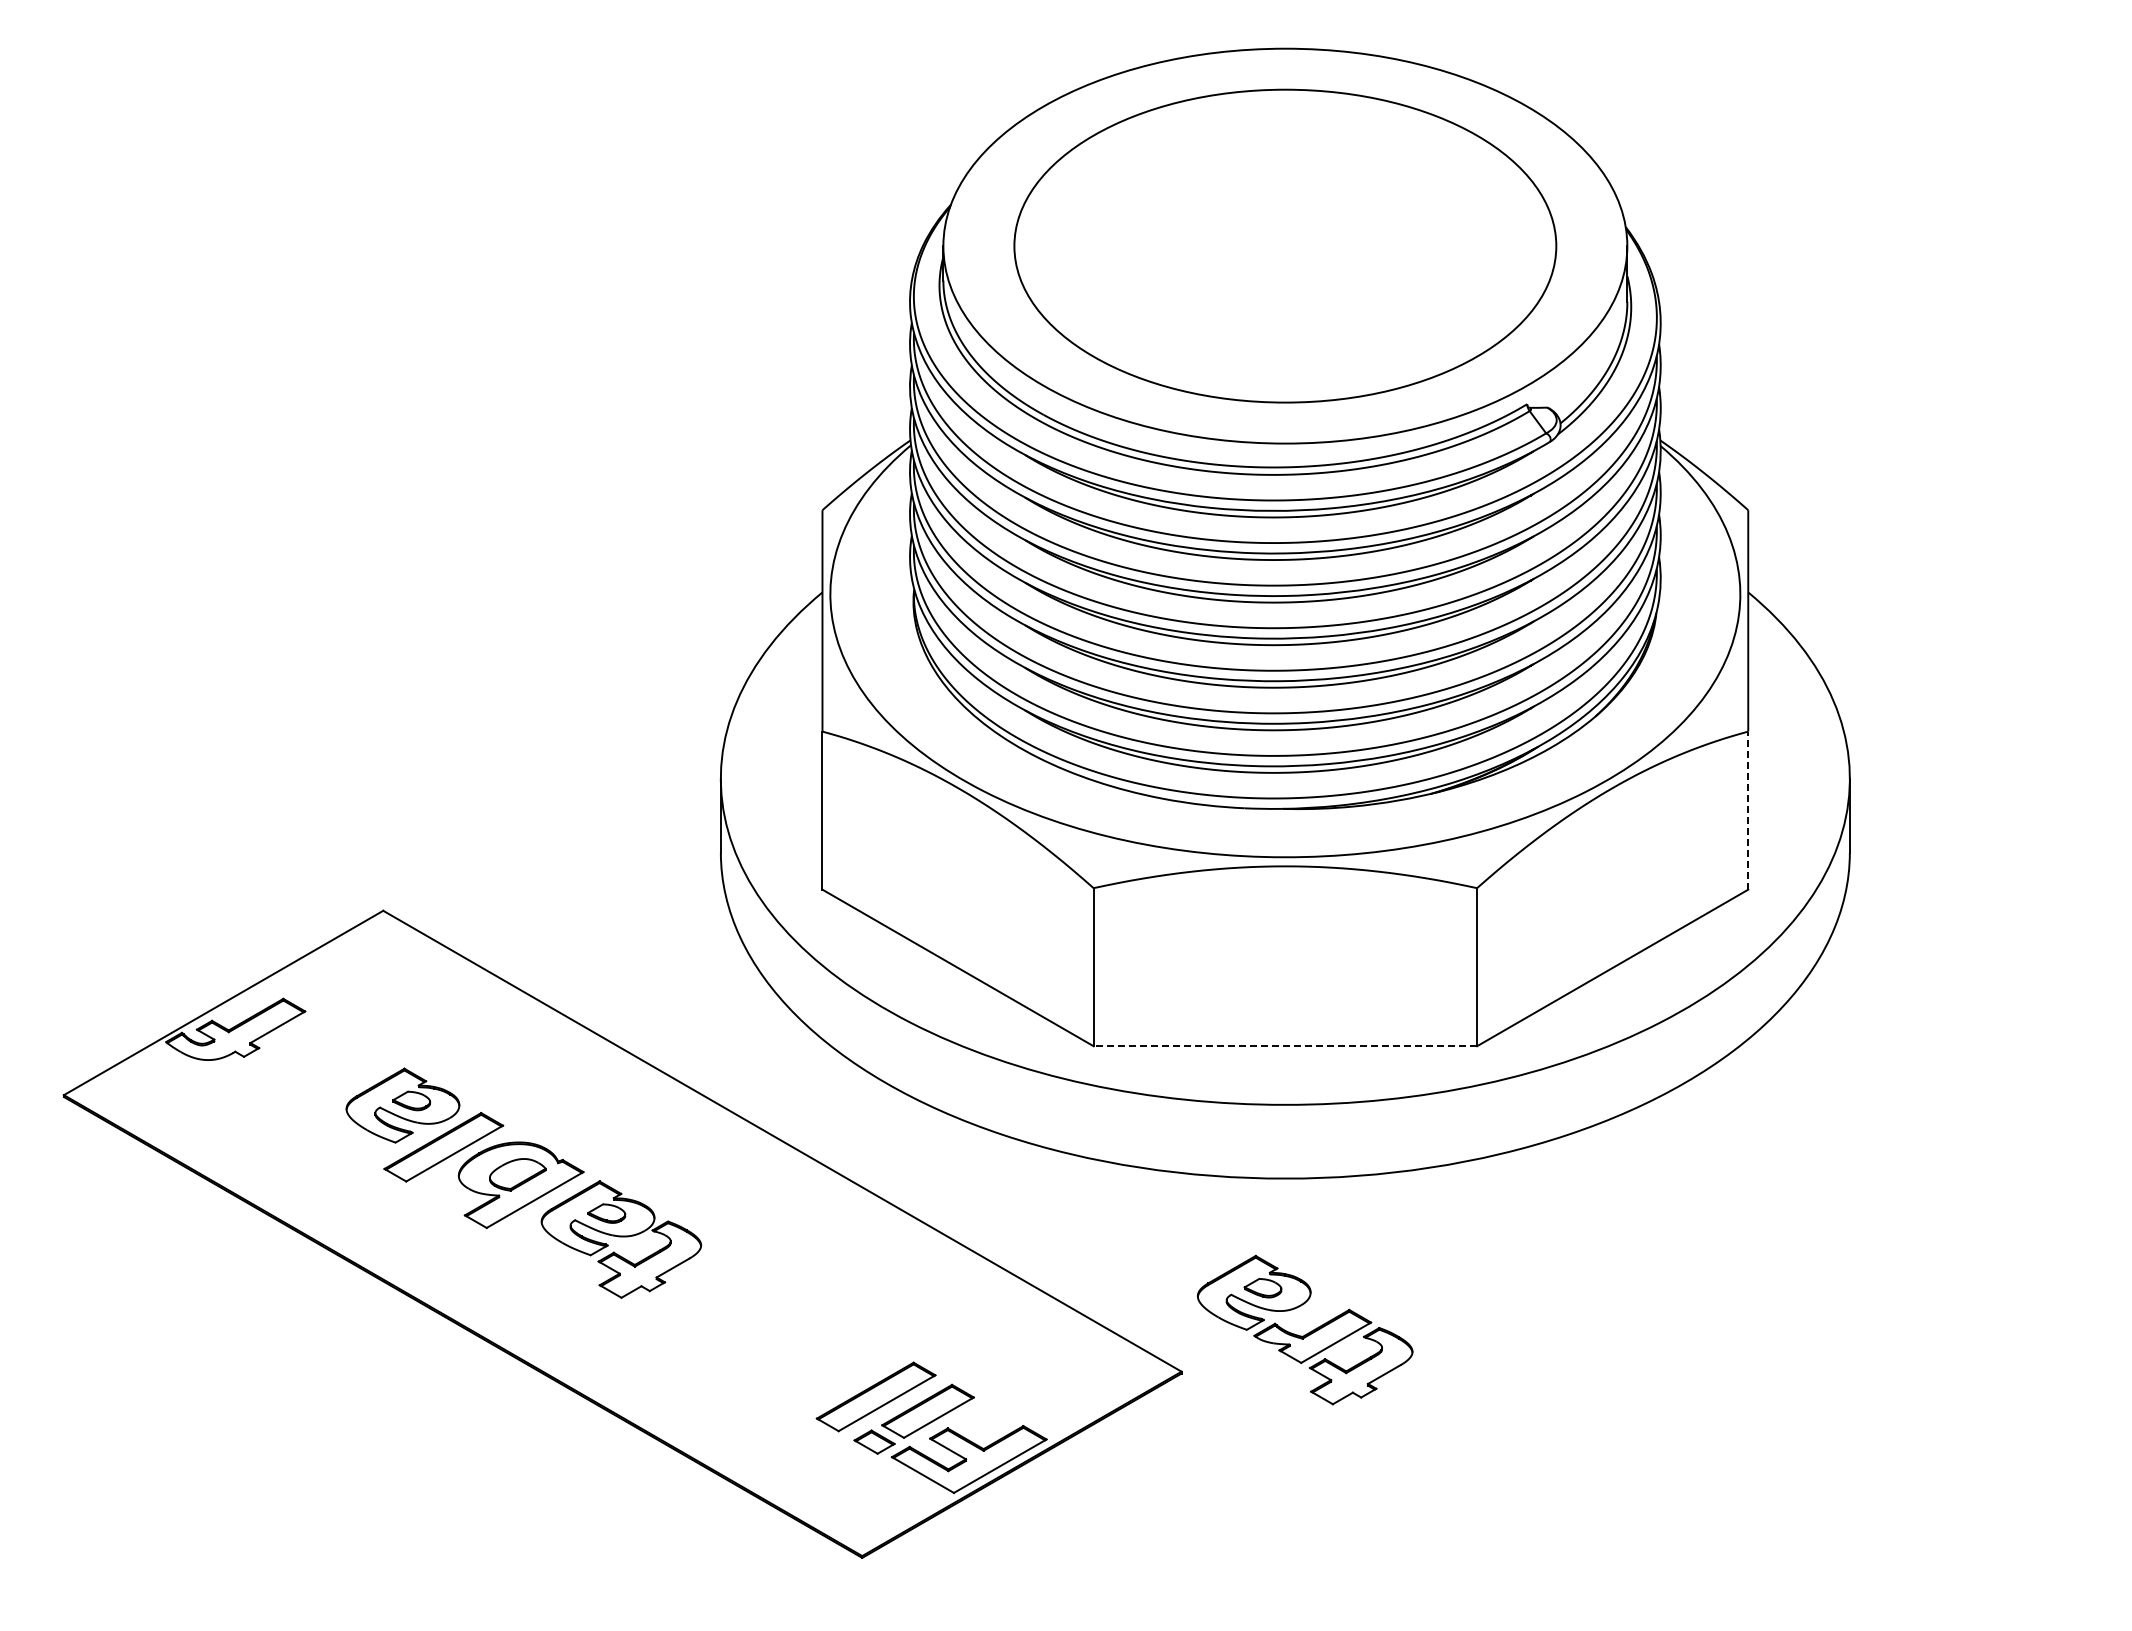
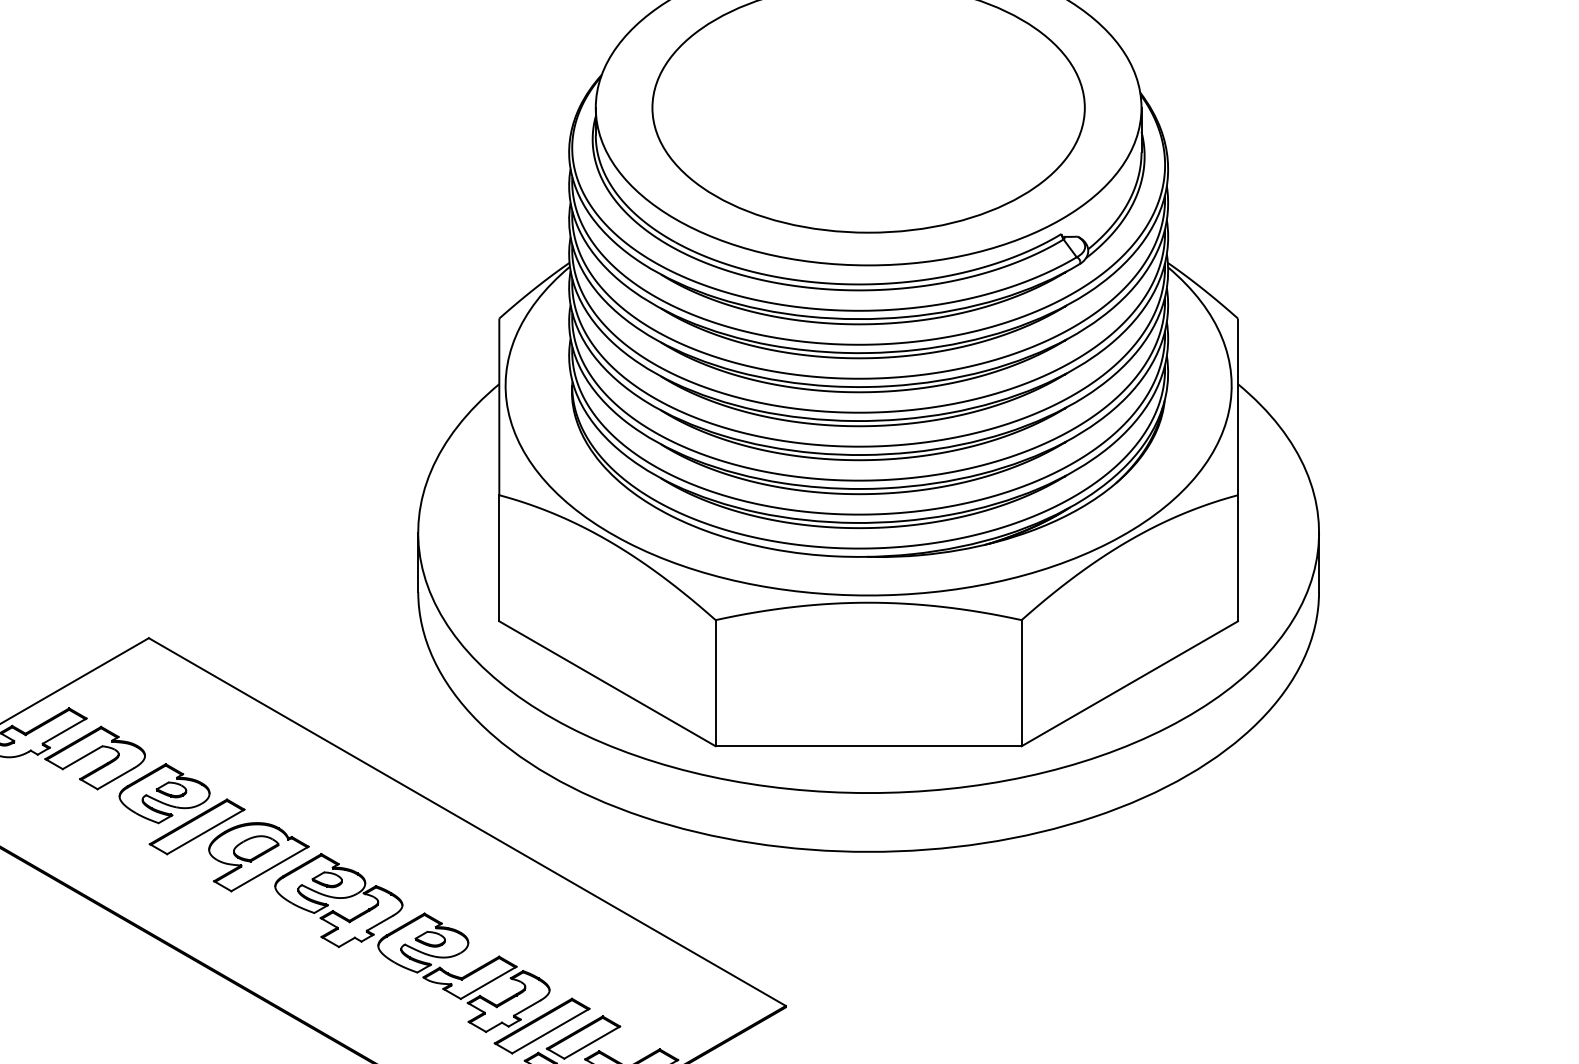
line: (1748, 810) -> (1238, 558), dashed -> solid
line: (1285, 1046) -> (868, 746), dashed -> solid
part: (311, 1055) -> (91, 753), added
part: (1304, 1329) -> (463, 972), moved

